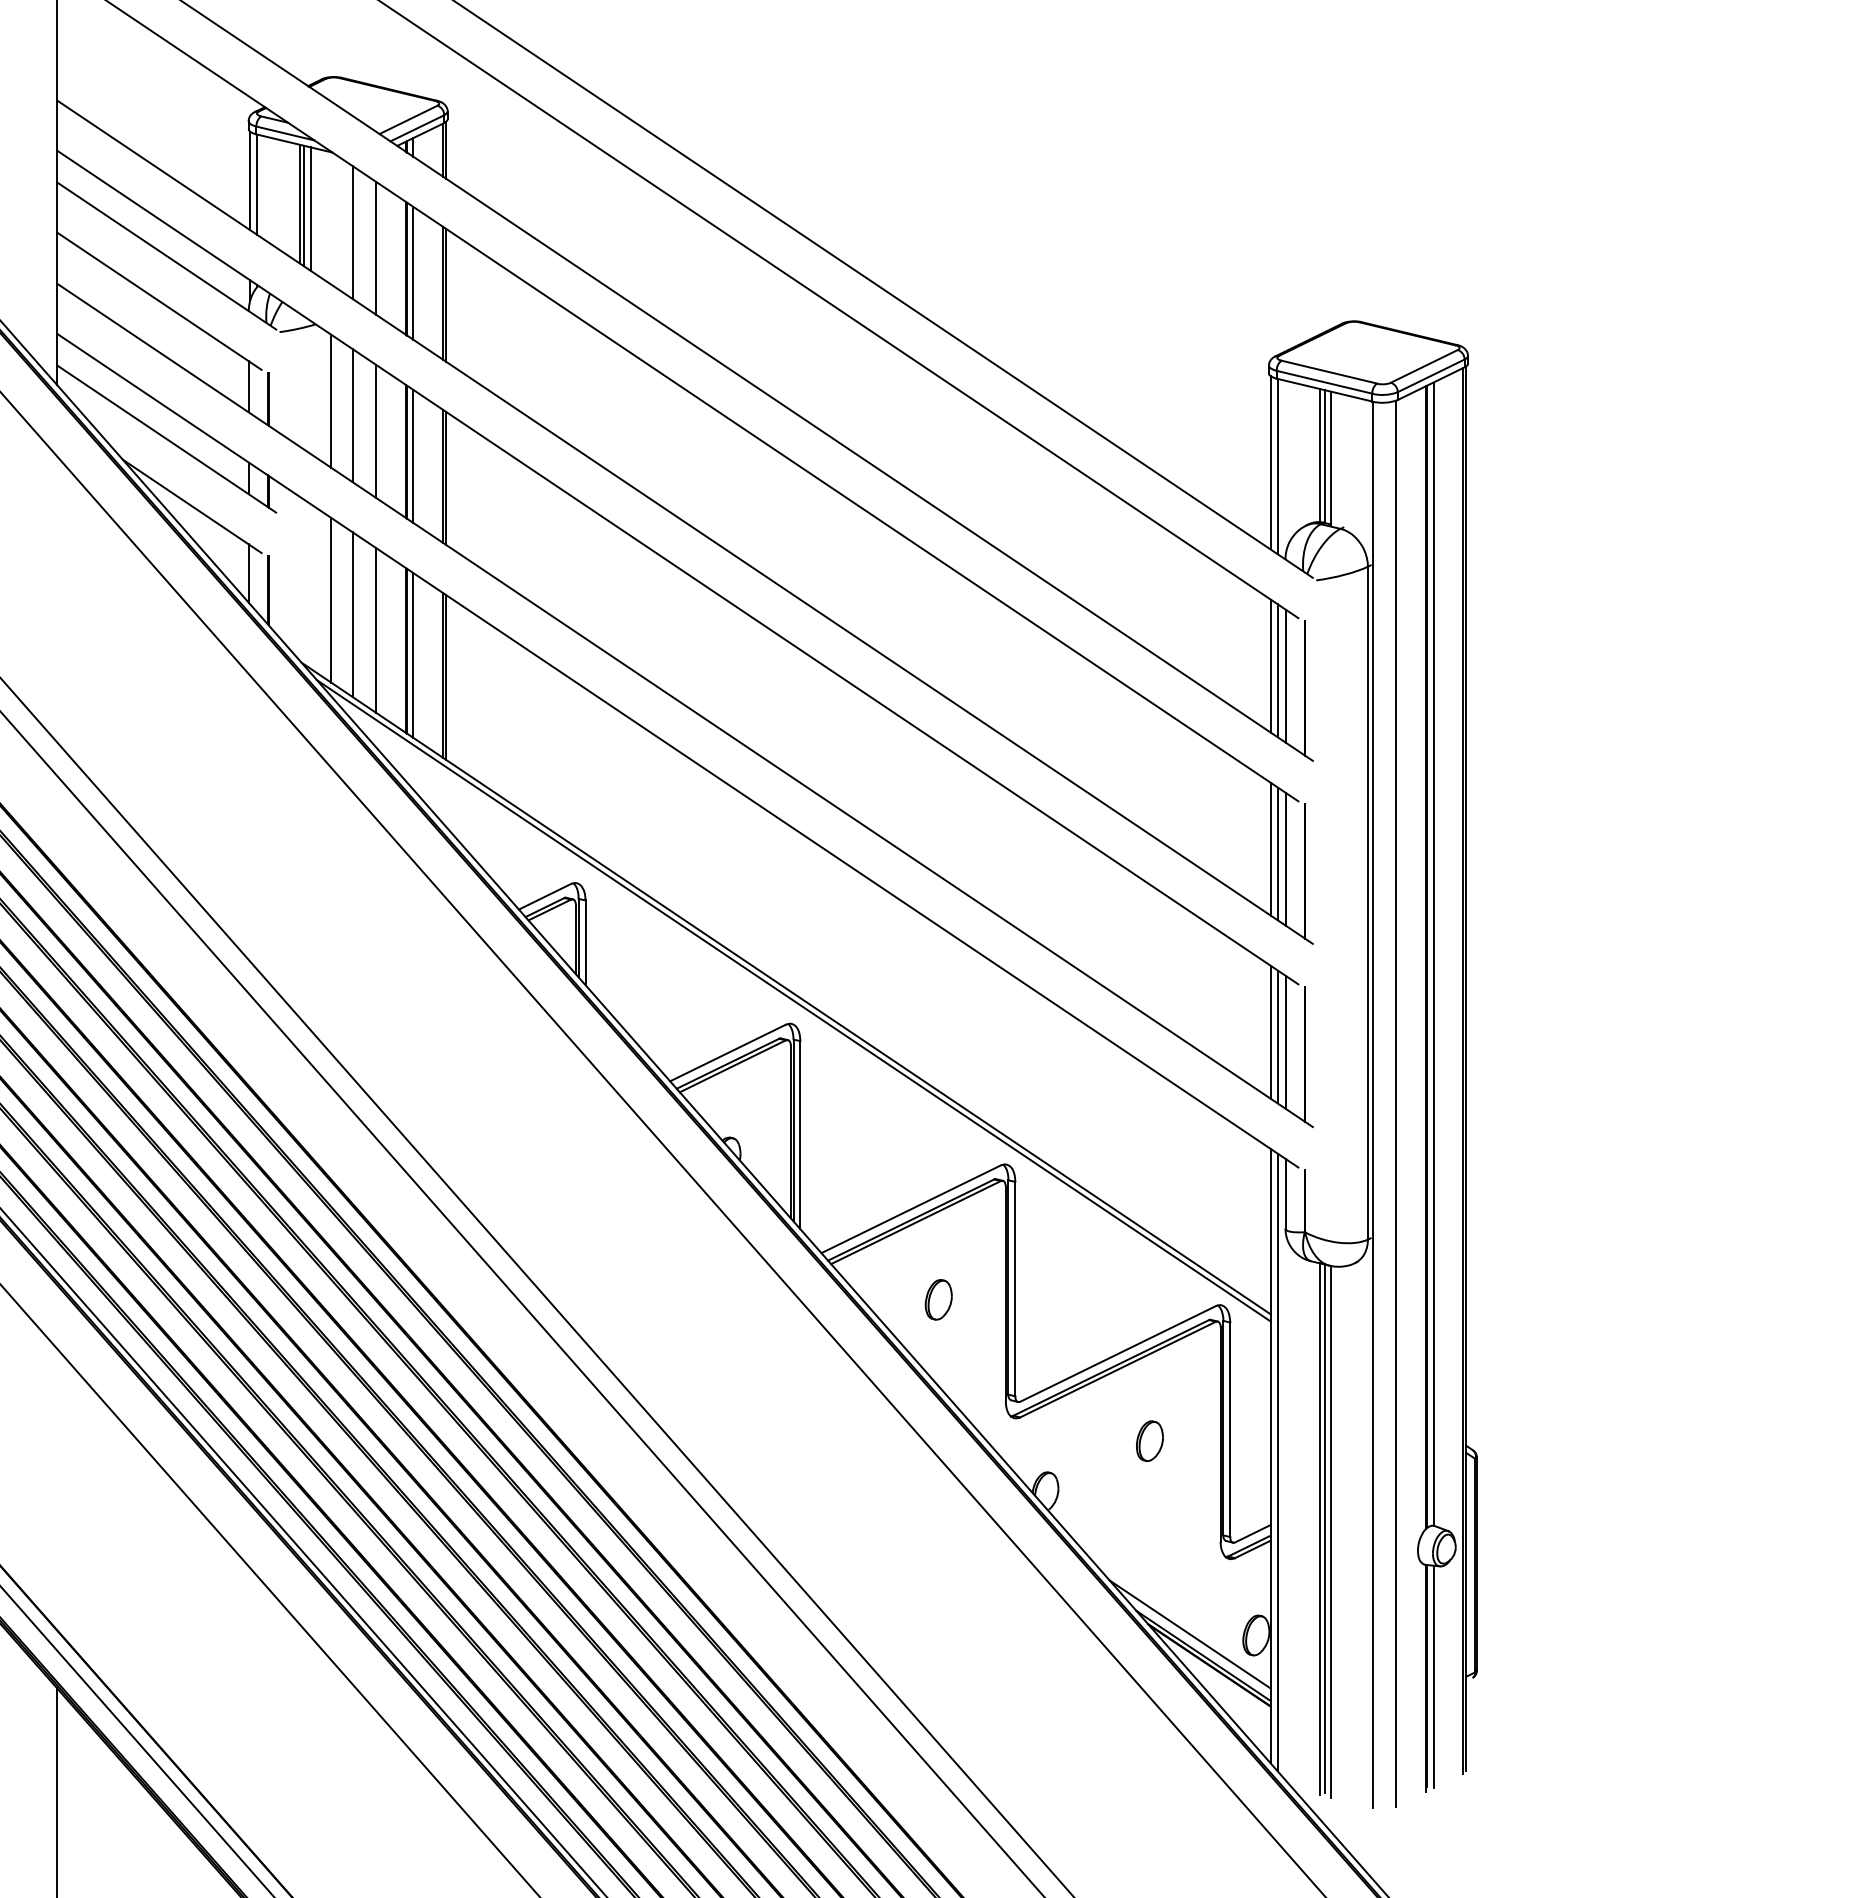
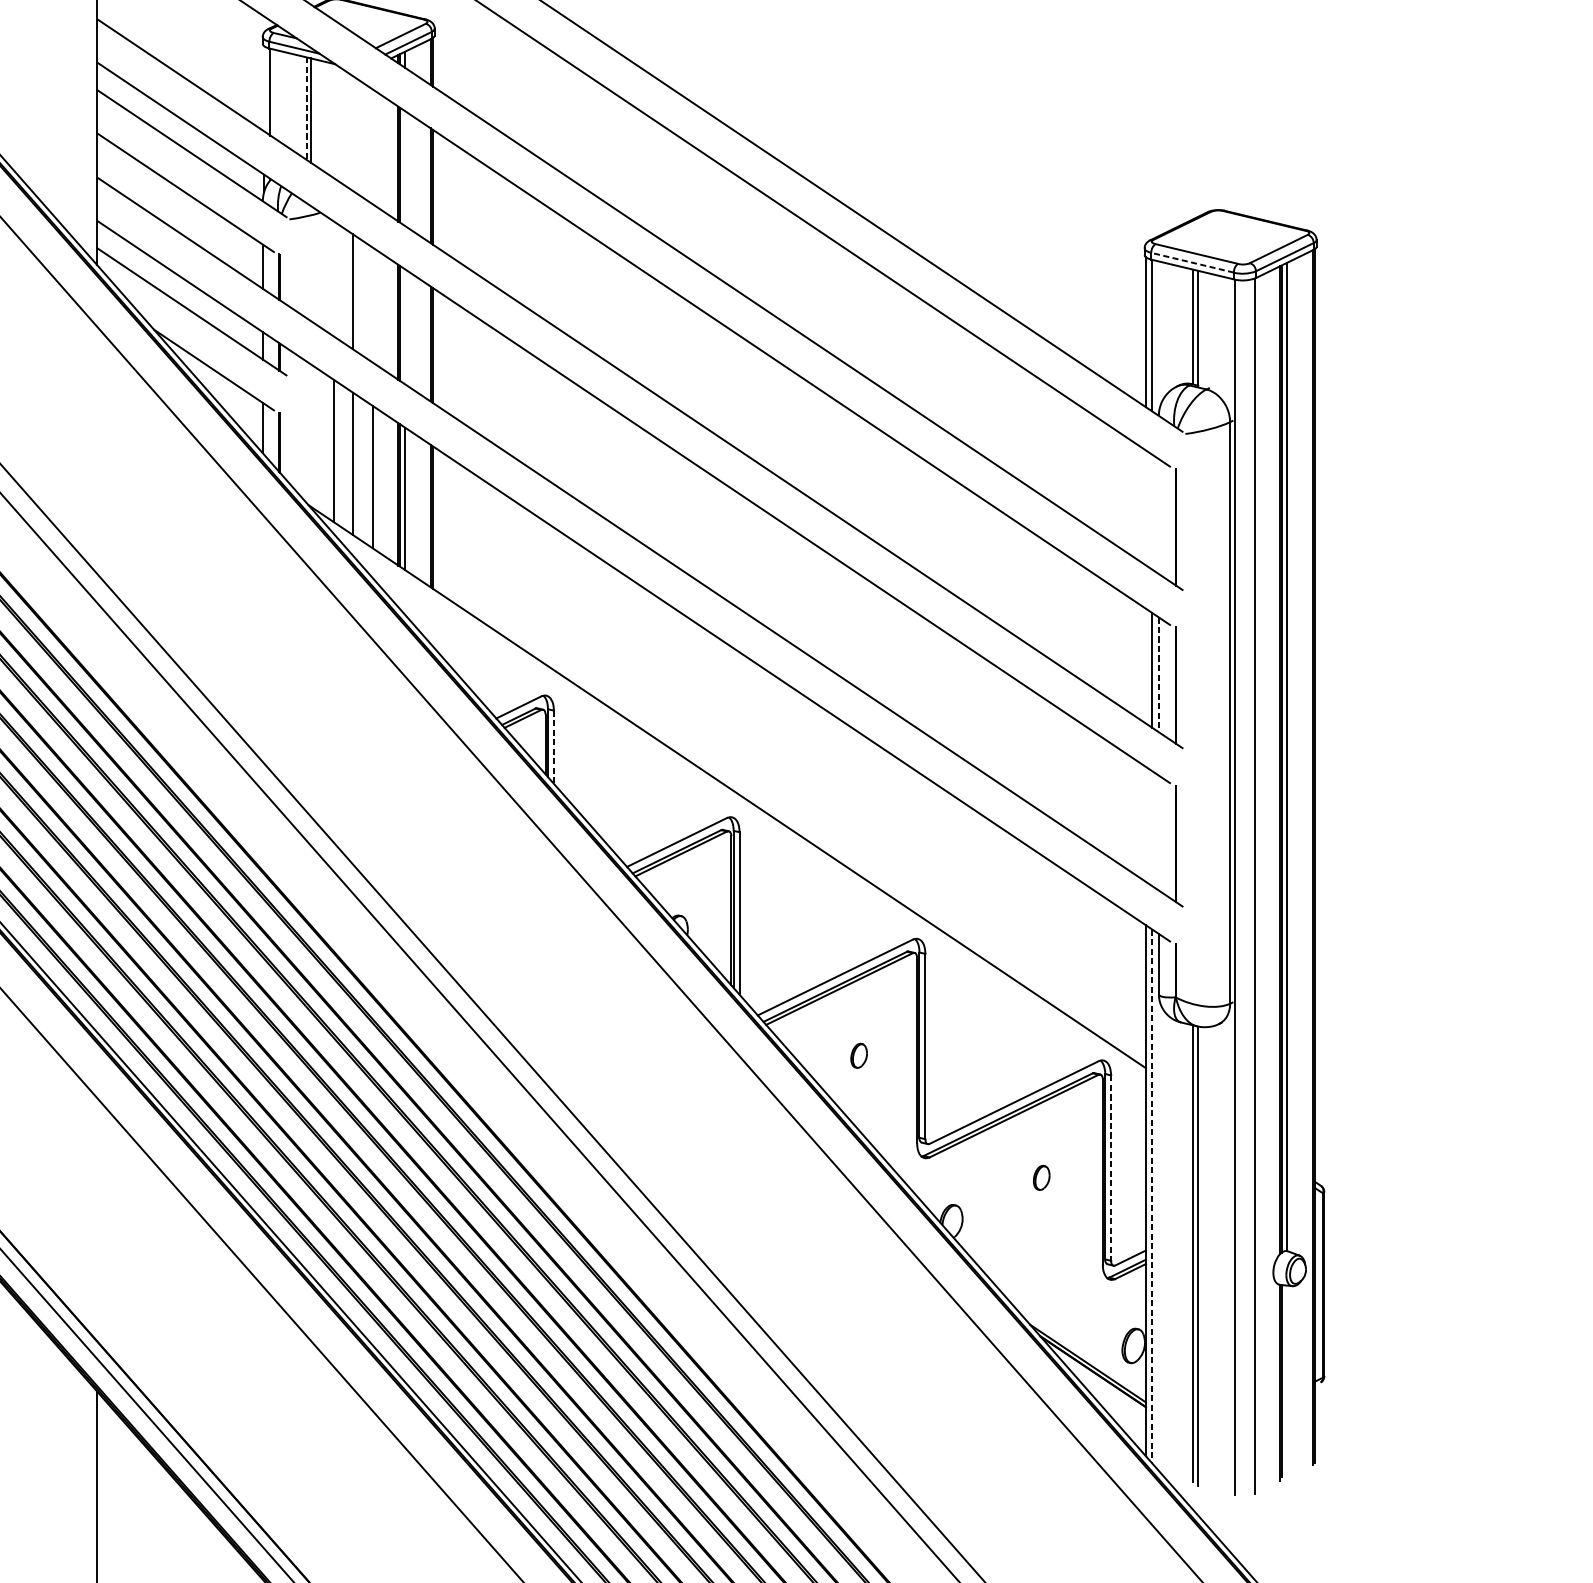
line: (250, 180) -> (264, 88), removed
line: (299, 204) -> (306, 109), solid -> dashed
line: (310, 208) -> (316, 112), removed
line: (352, 232) -> (352, 133), removed
line: (376, 247) -> (373, 146), removed
line: (413, 272) -> (405, 167), removed
line: (1324, 382) -> (1192, 262), solid -> dashed
line: (331, 400) -> (334, 278), removed
line: (376, 431) -> (373, 305), removed
line: (1320, 455) -> (1189, 326), removed
line: (413, 456) -> (405, 326), removed
line: (1270, 665) -> (1145, 507), removed
line: (1277, 670) -> (1151, 511), removed
line: (1285, 675) -> (1158, 516), removed
line: (1270, 848) -> (1145, 665), removed
line: (1285, 859) -> (1158, 675), solid -> dashed
line: (585, 943) -> (553, 747), solid -> dashed
line: (793, 1000) -> (733, 797), removed
line: (1270, 1031) -> (1145, 823), removed
line: (1277, 1036) -> (1151, 828), removed
line: (1285, 1041) -> (1158, 832), removed
part: (938, 1299) -> (858, 1055), size x0.7
line: (1230, 1430) -> (1111, 1168), solid -> dashed
part: (1149, 1440) -> (1041, 1177), size x0.7
line: (1277, 1462) -> (1151, 1196), solid -> dashed
line: (1320, 1529) -> (1189, 1254), removed
line: (1189, 1634) -> (1075, 1345), removed
line: (1433, 1676) -> (1286, 1381), removed

